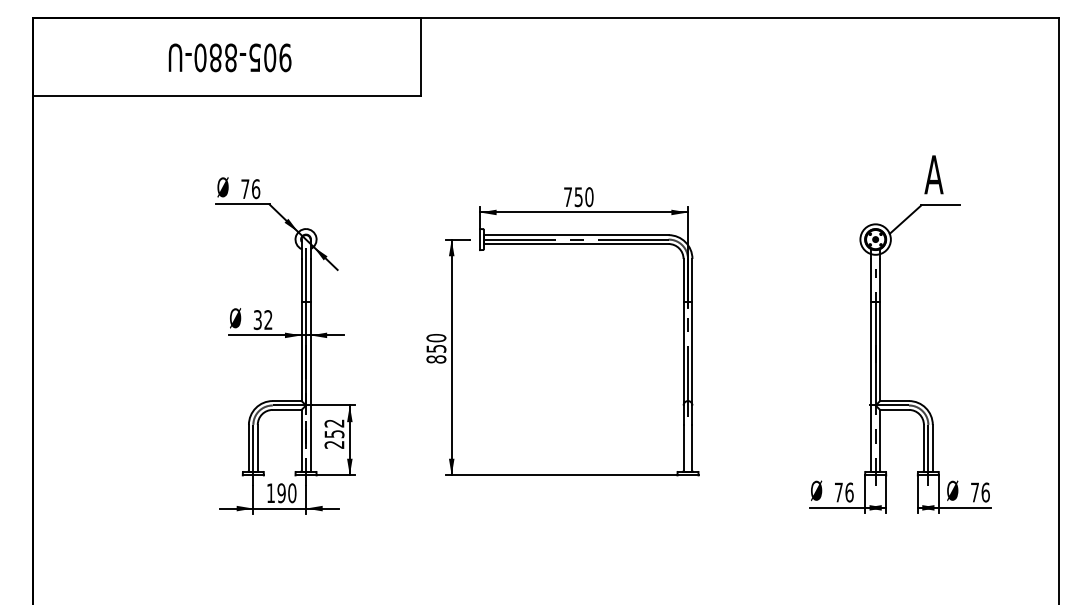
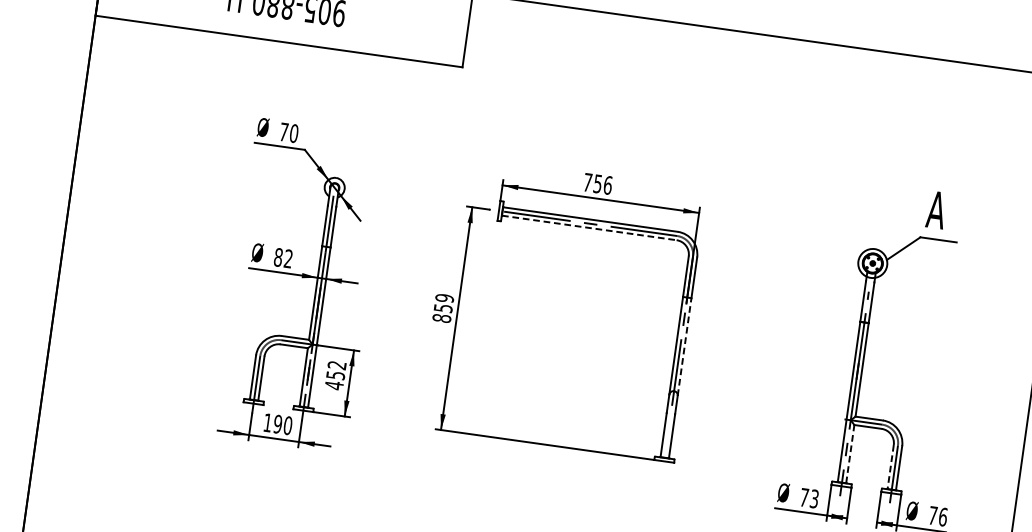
text: (256, 188) -> (294, 133), 76 -> 70
text: (589, 196) -> (608, 184), 750 -> 756
line: (576, 244) -> (589, 228), solid -> dashed
text: (257, 319) -> (278, 256), 32 -> 82
text: (436, 338) -> (444, 298), 850 -> 859
line: (692, 353) -> (684, 346), solid -> dashed
line: (880, 440) -> (850, 453), solid -> dashed
text: (334, 444) -> (334, 385), 252 -> 452
line: (923, 448) -> (890, 467), solid -> dashed
text: (849, 492) -> (814, 498), 76 -> 73

